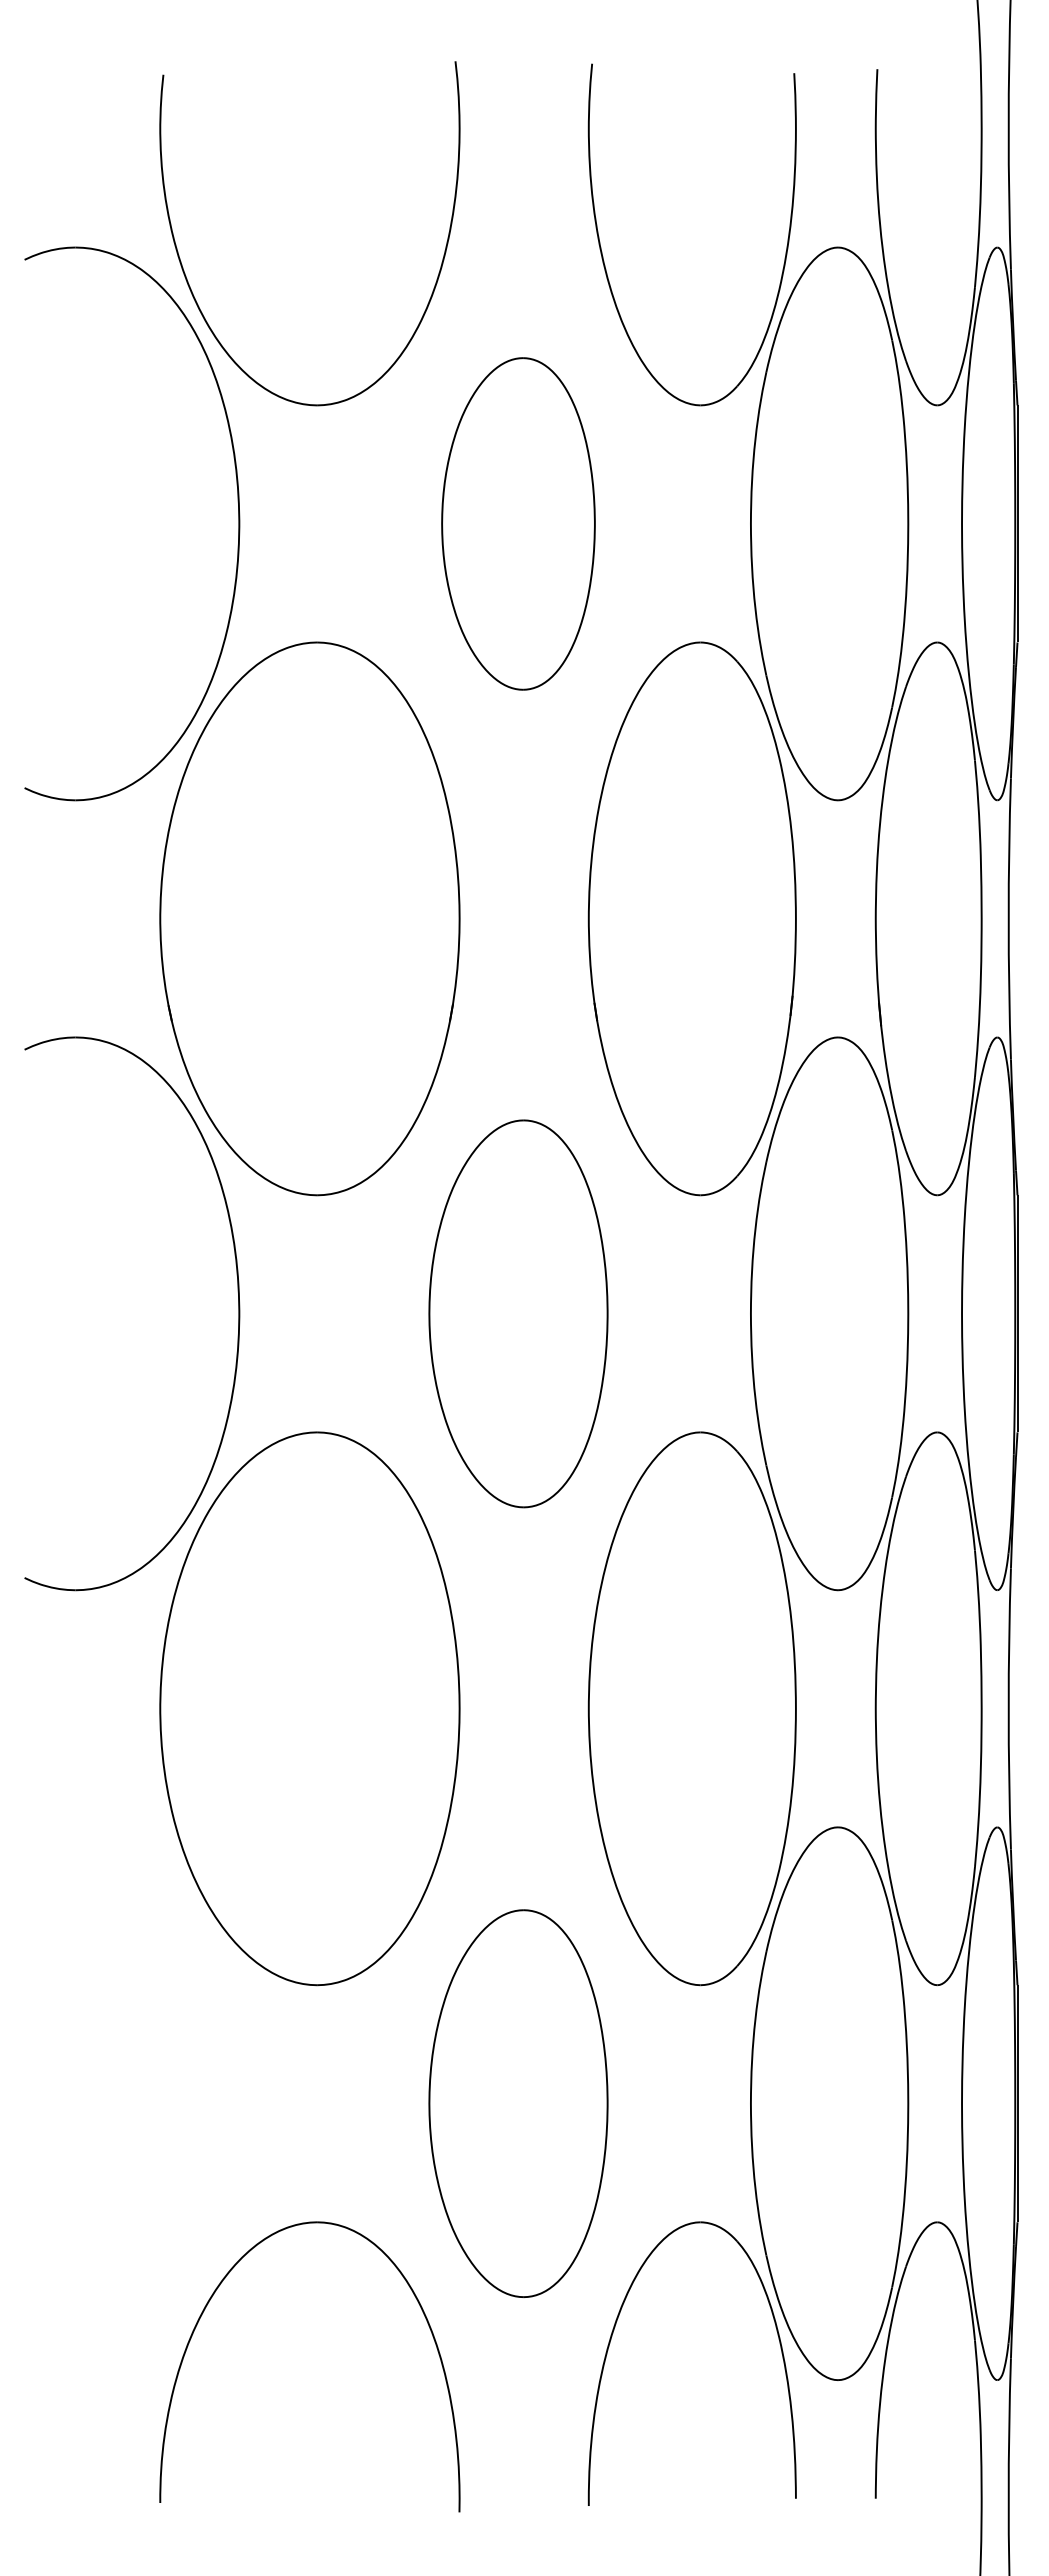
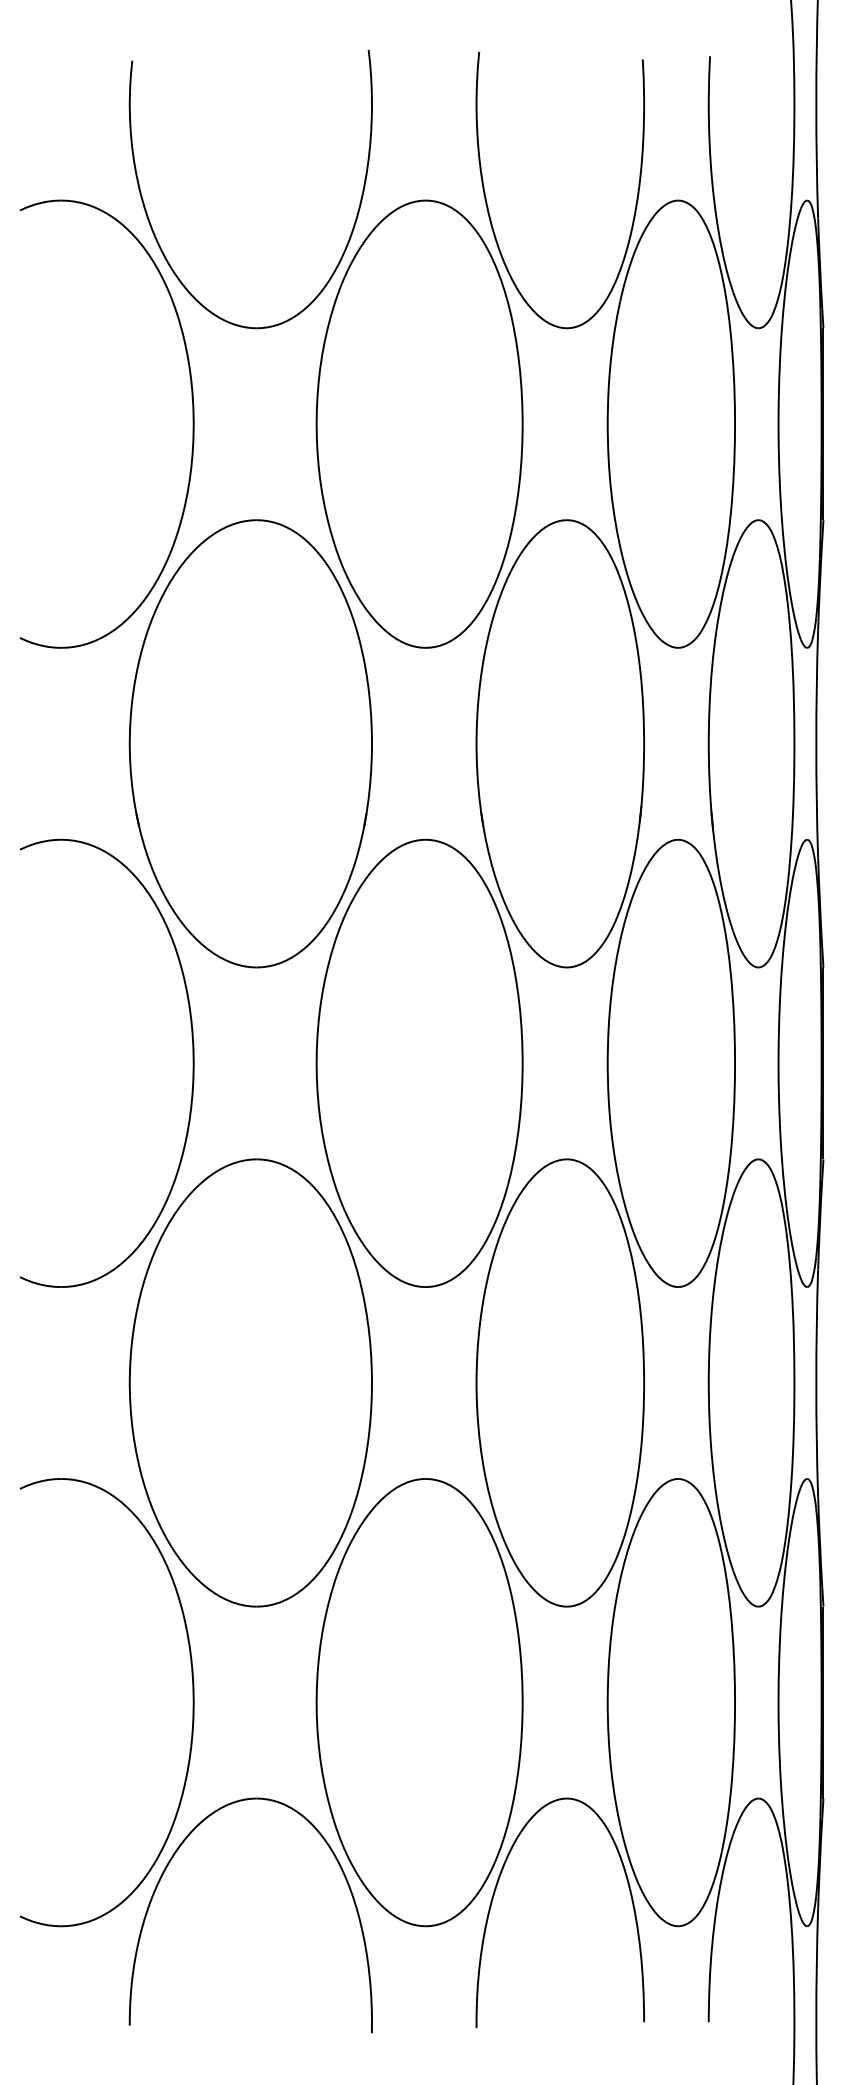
part: (518, 523) -> (419, 423), size x1.67
part: (518, 1313) -> (419, 1063), size x1.43
part: (238, 2103) -> (193, 1702), added
part: (518, 2103) -> (419, 1702), size x1.43

